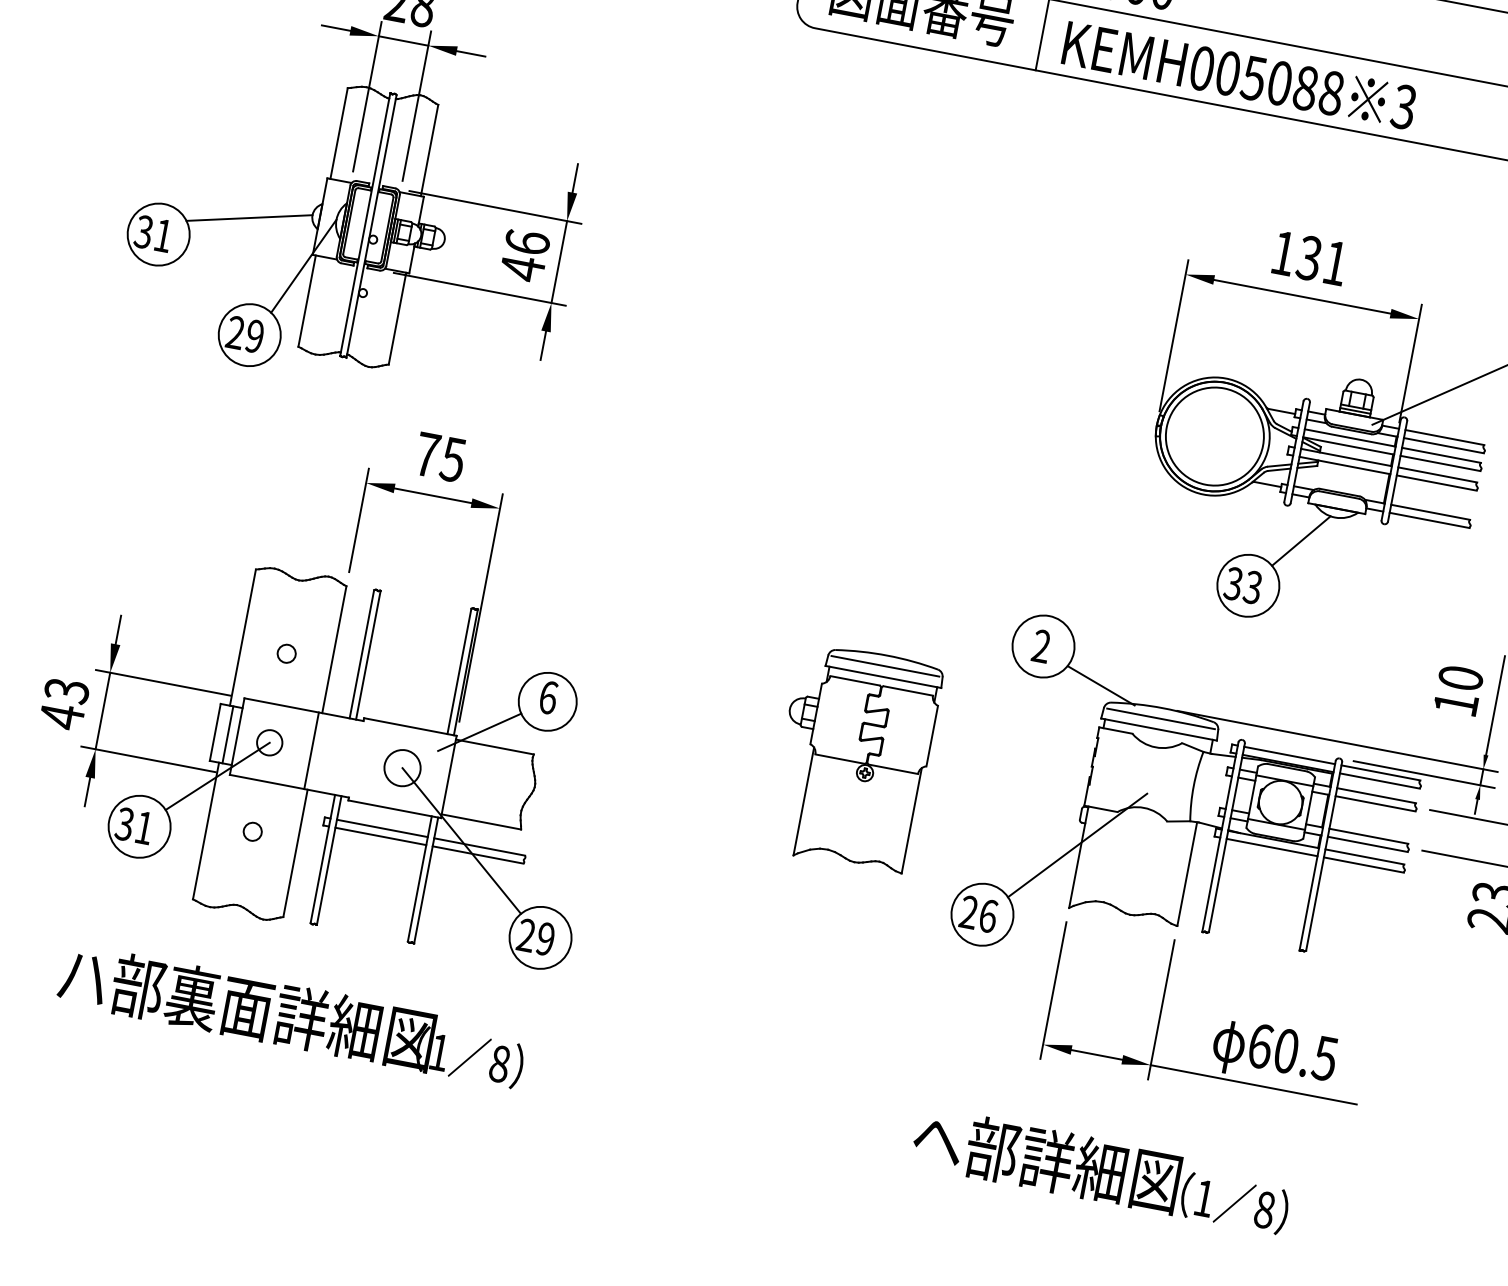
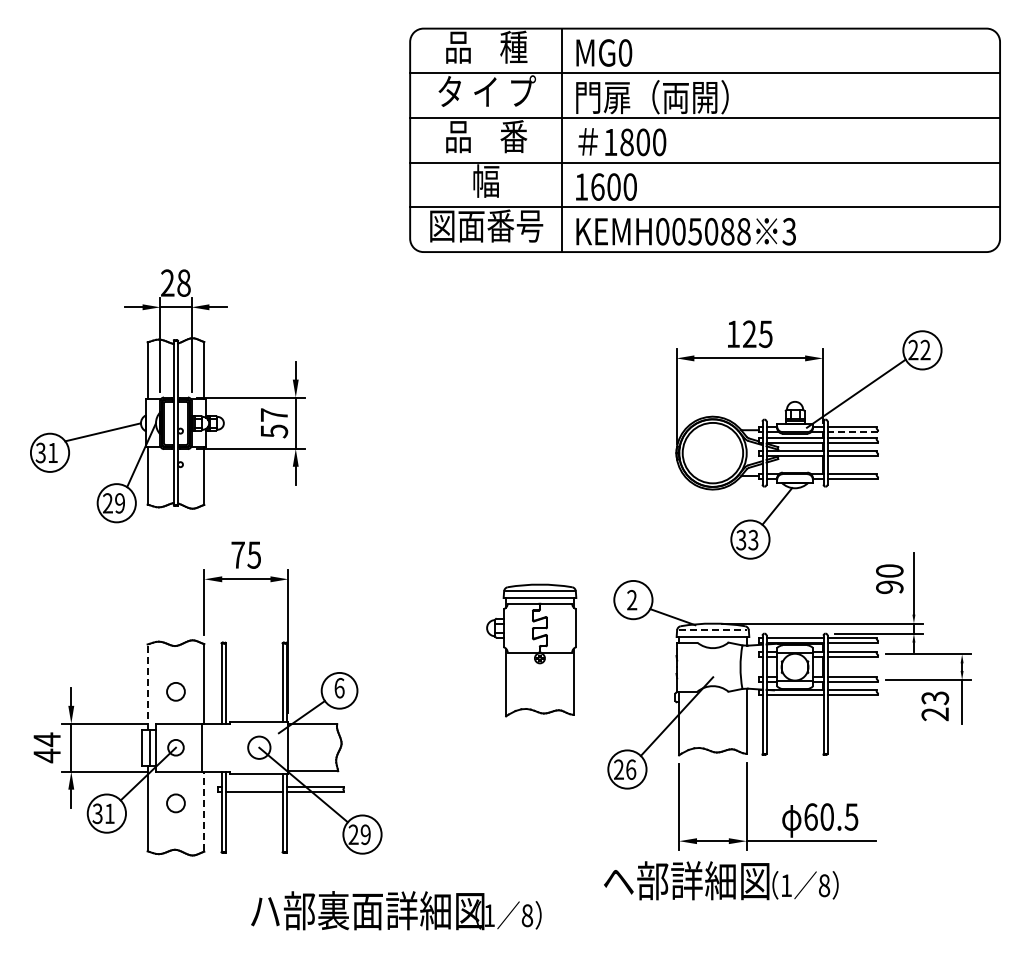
text: (525, 256) -> (274, 423), 46 -> 57
text: (1321, 261) -> (757, 334), 131 -> 125
line: (1443, 446) -> (852, 432), solid -> dashed
line: (242, 638) -> (147, 687), solid -> dashed
circle: (286, 653) -> (175, 691), size x1.6
text: (65, 690) -> (46, 739), 43 -> 44
text: (1455, 704) -> (889, 587), 10 -> 90
line: (1160, 719) -> (712, 630), solid -> dashed
part: (853, 758) -> (531, 650), moved
line: (381, 828) -> (253, 786), removed
circle: (252, 831) -> (175, 803), size x1.6
line: (295, 853) -> (204, 811), solid -> dashed
text: (292, 1015) -> (396, 910), moved
text: (1102, 1170) -> (721, 880), moved

